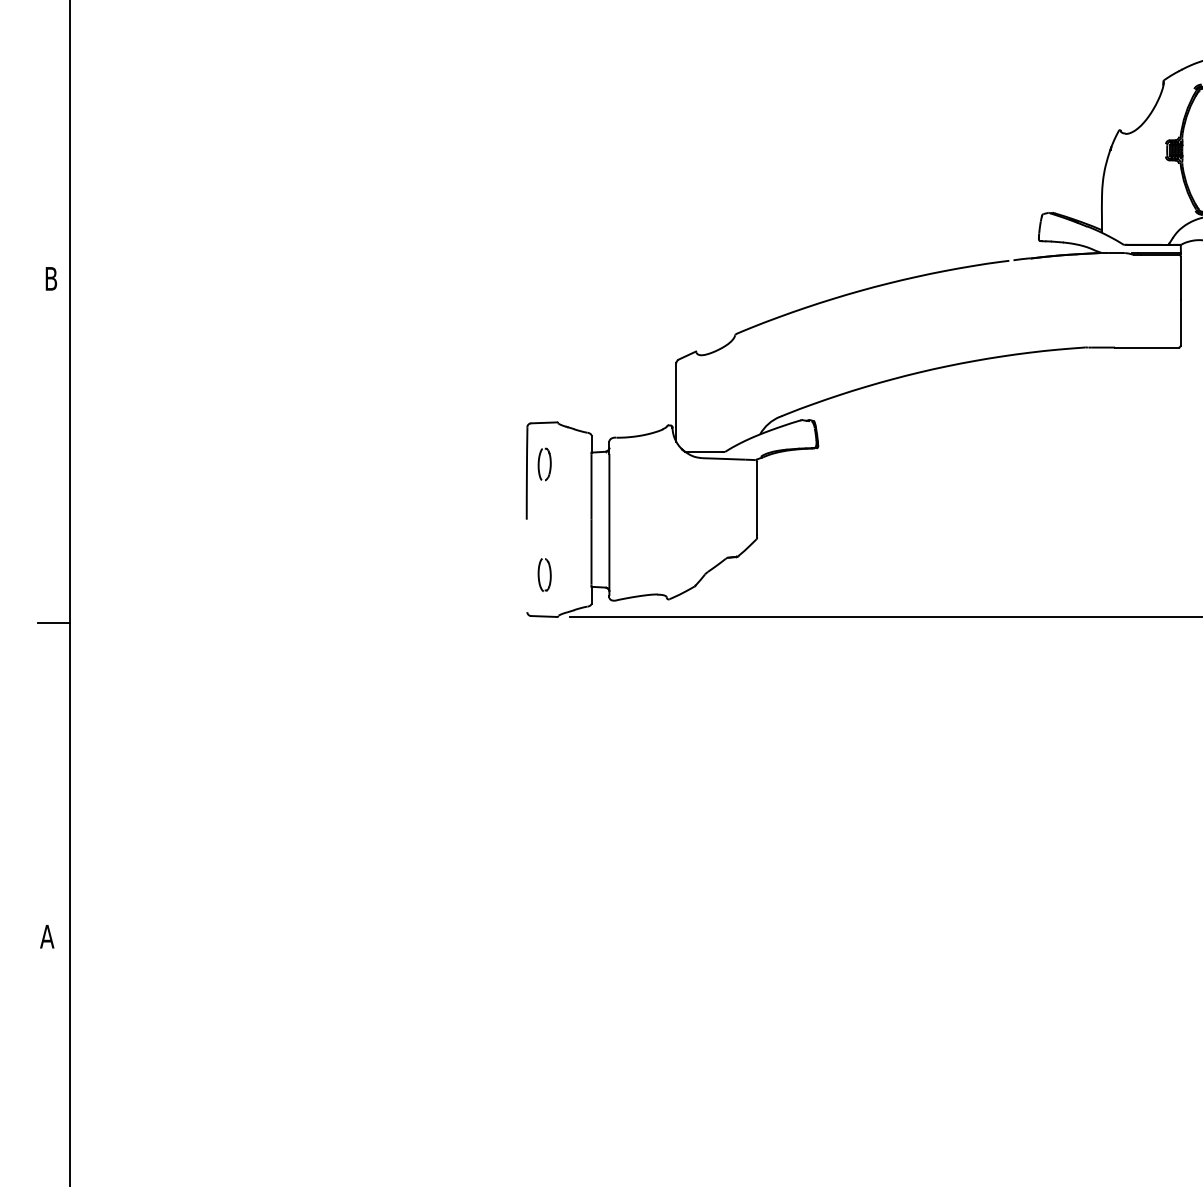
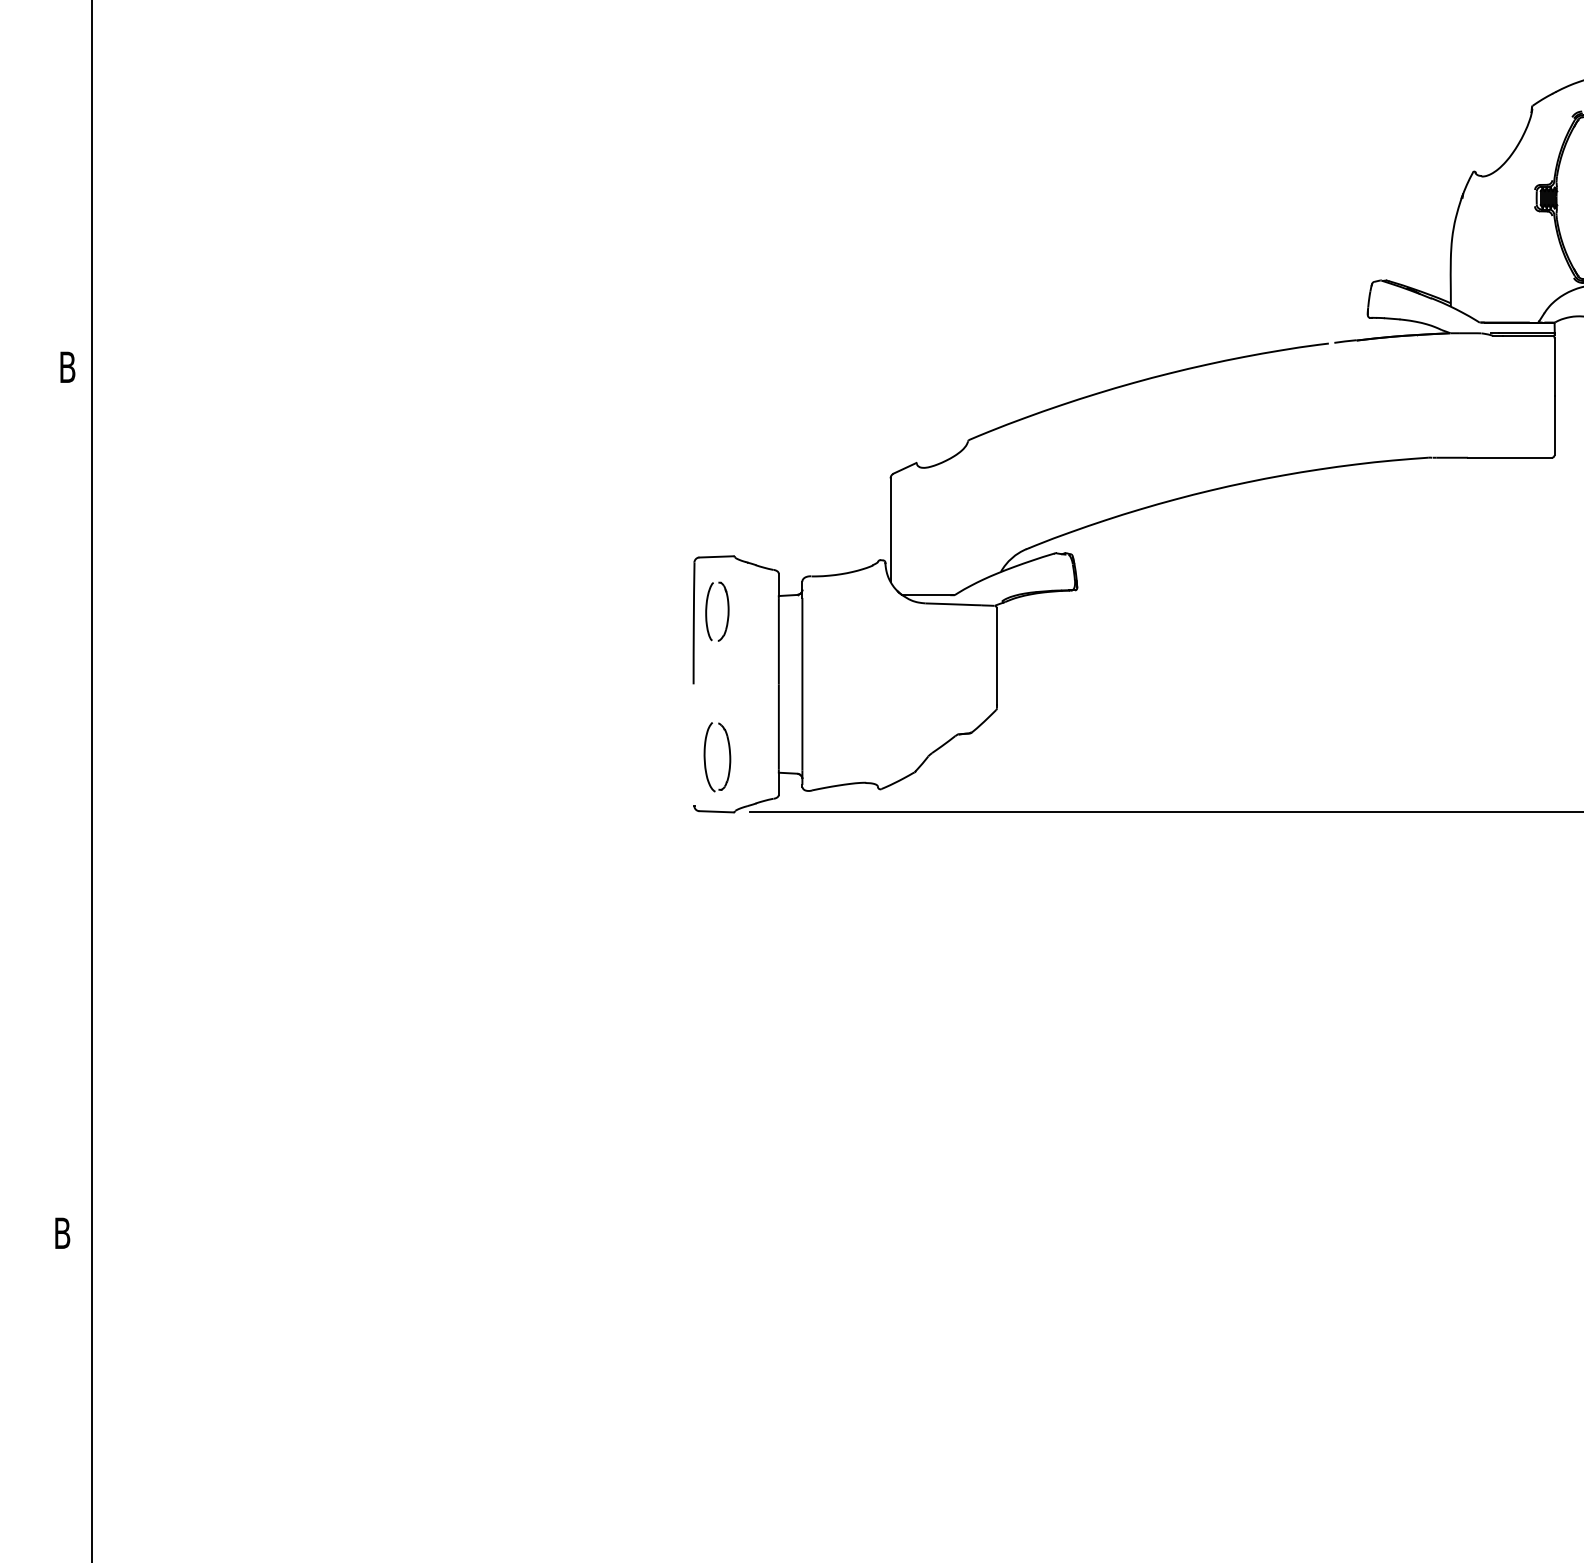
part: (544, 464) -> (716, 611), size x1.4
part: (544, 574) -> (716, 756), size x1.6
line: (53, 622) -> (70, 819), removed
text: (47, 936) -> (62, 1233), A -> B

